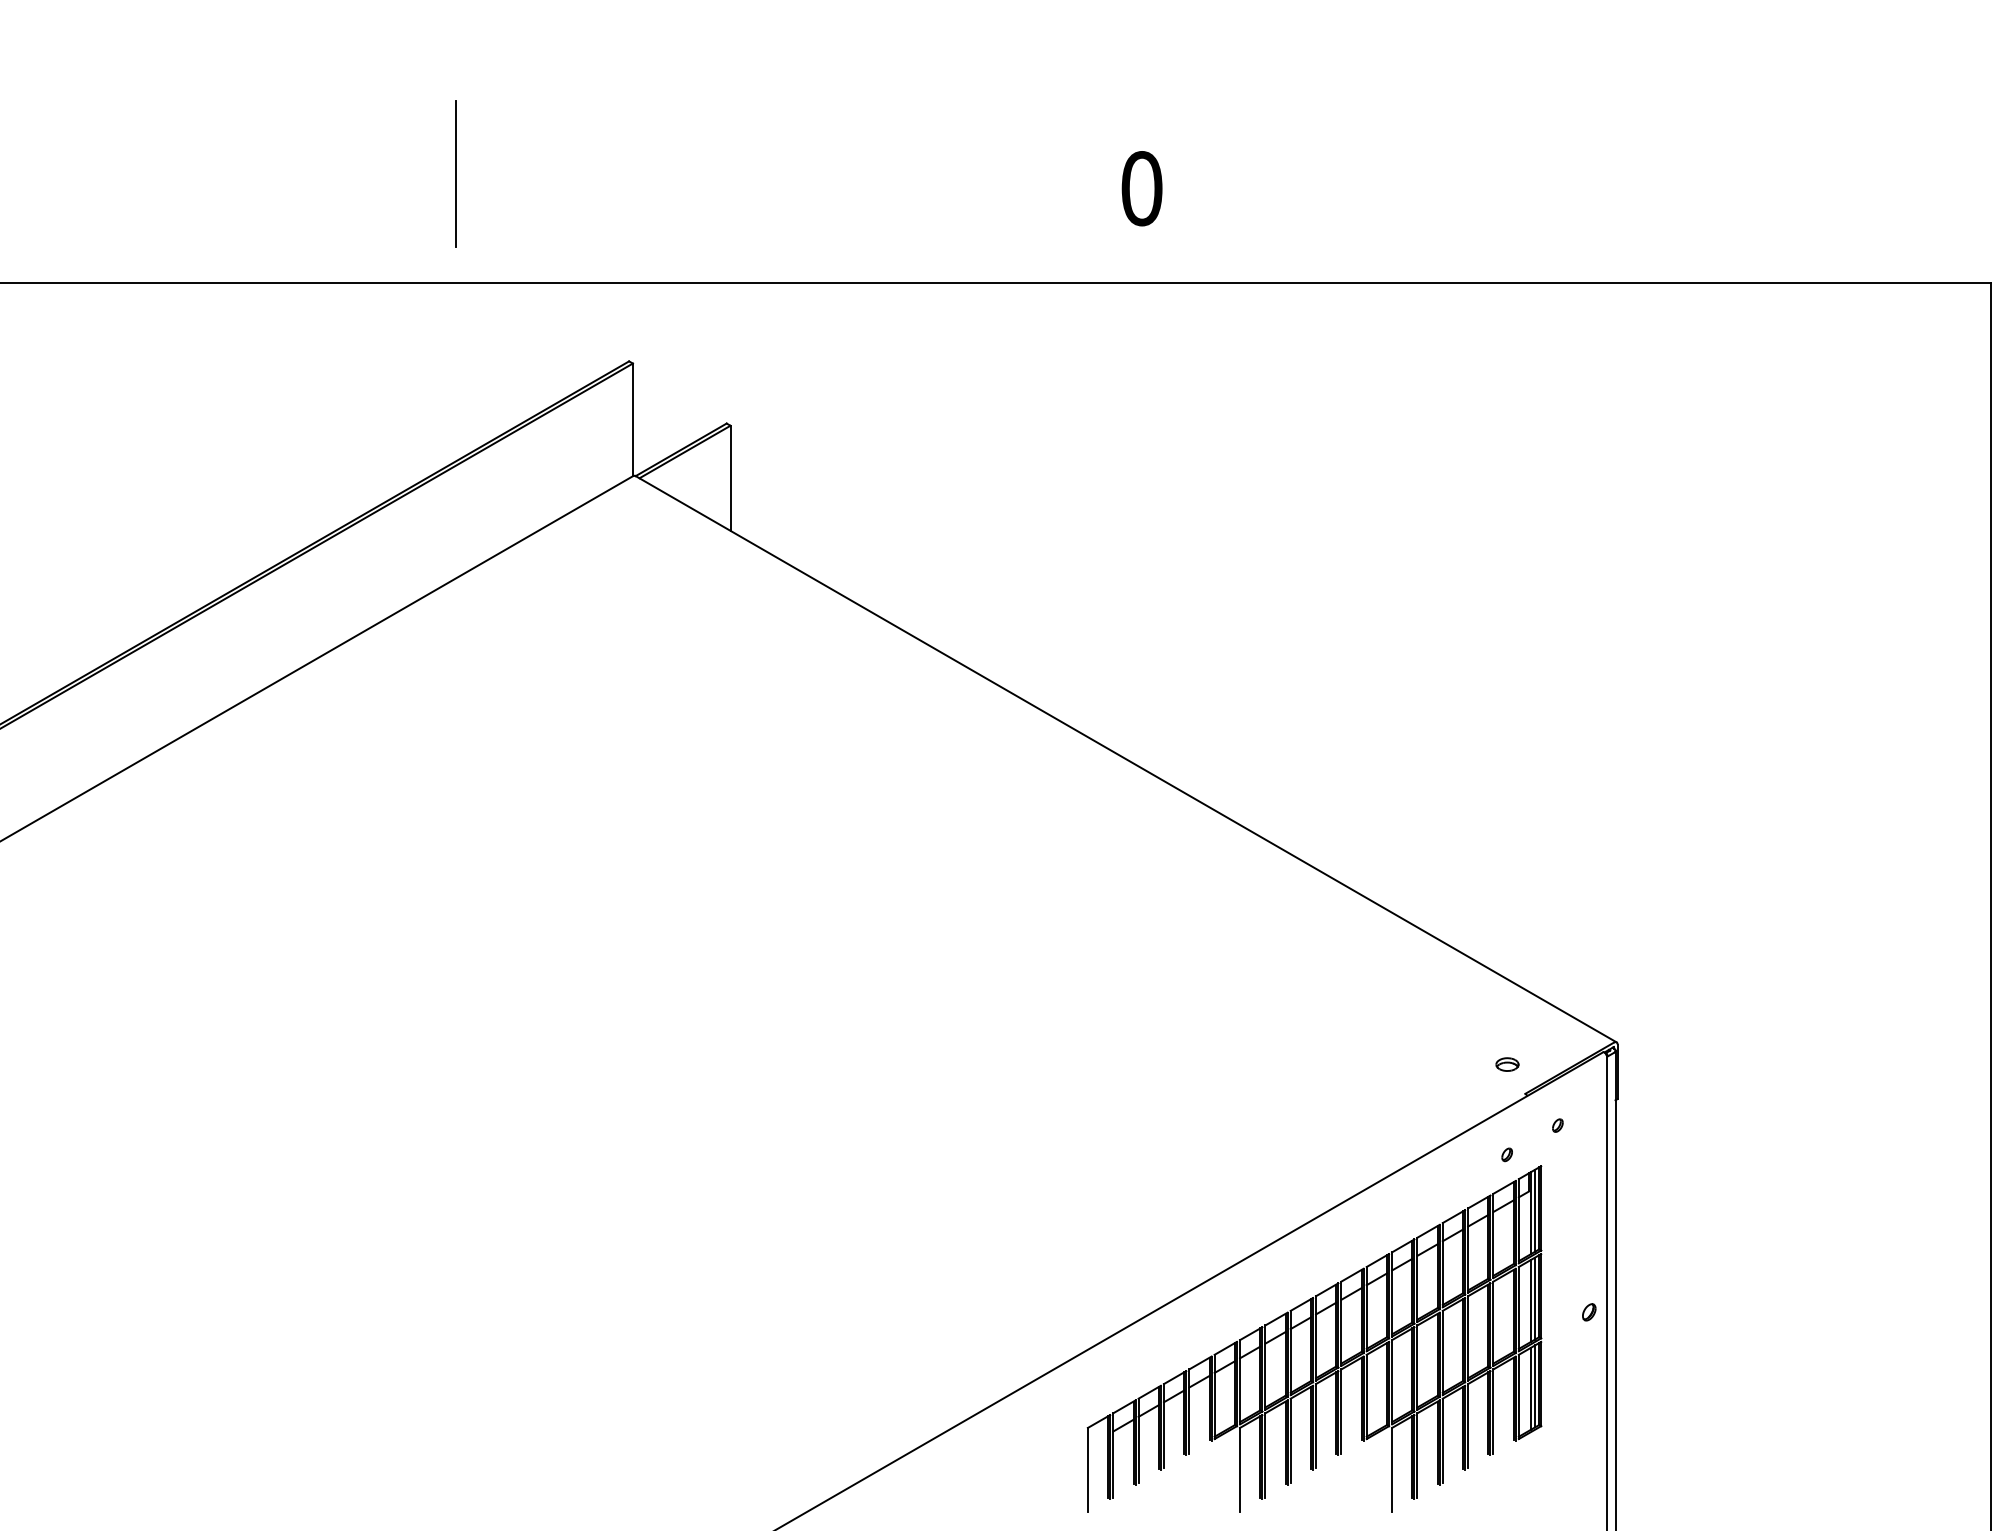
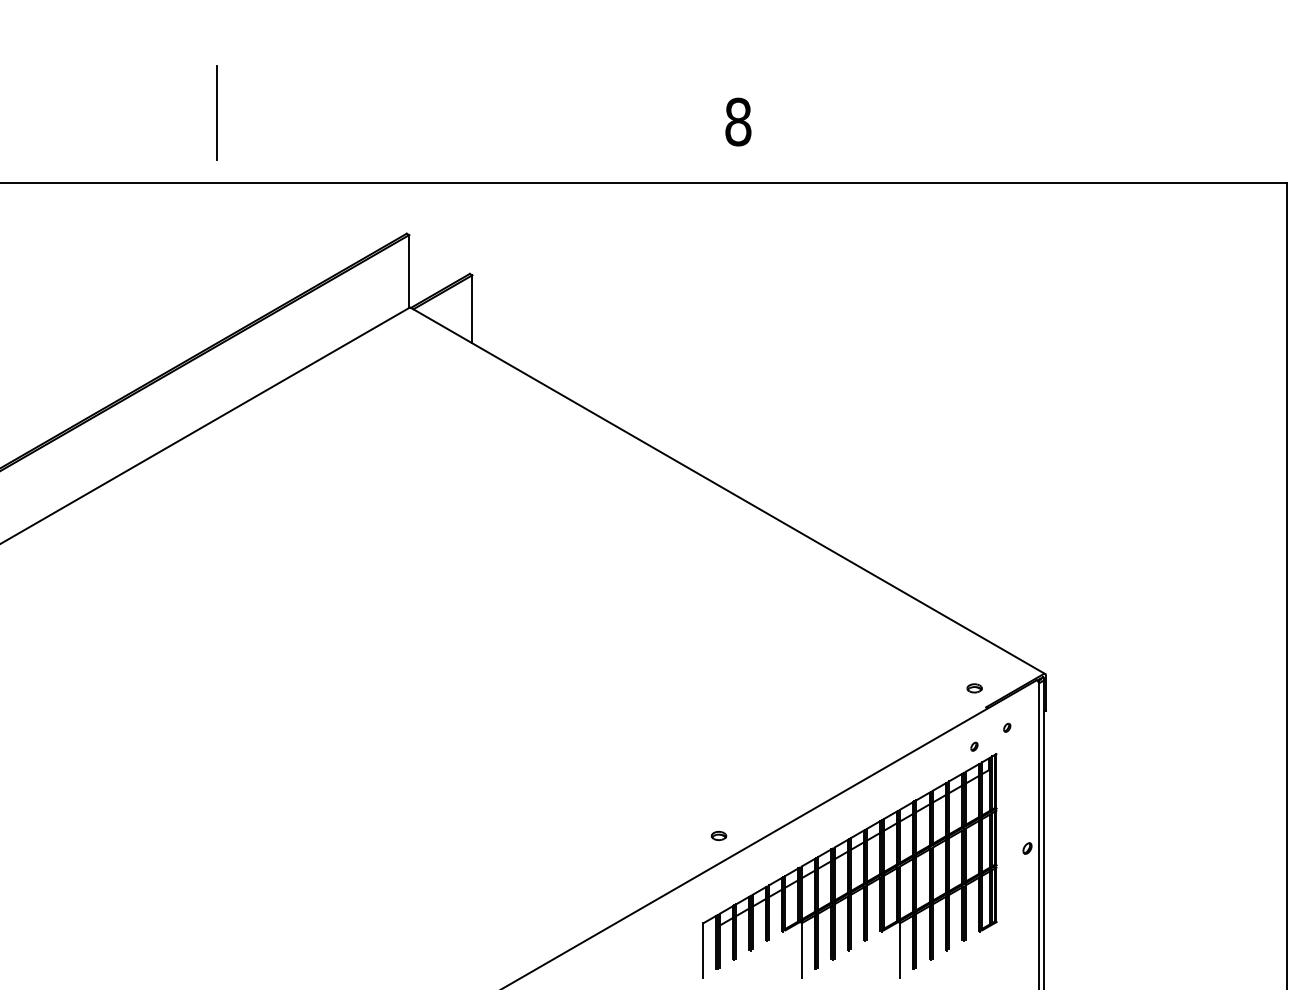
line: (455, 173) -> (216, 112), moved
text: (1142, 189) -> (738, 122), 0 -> 8
part: (1111, 1293) -> (718, 836), added

